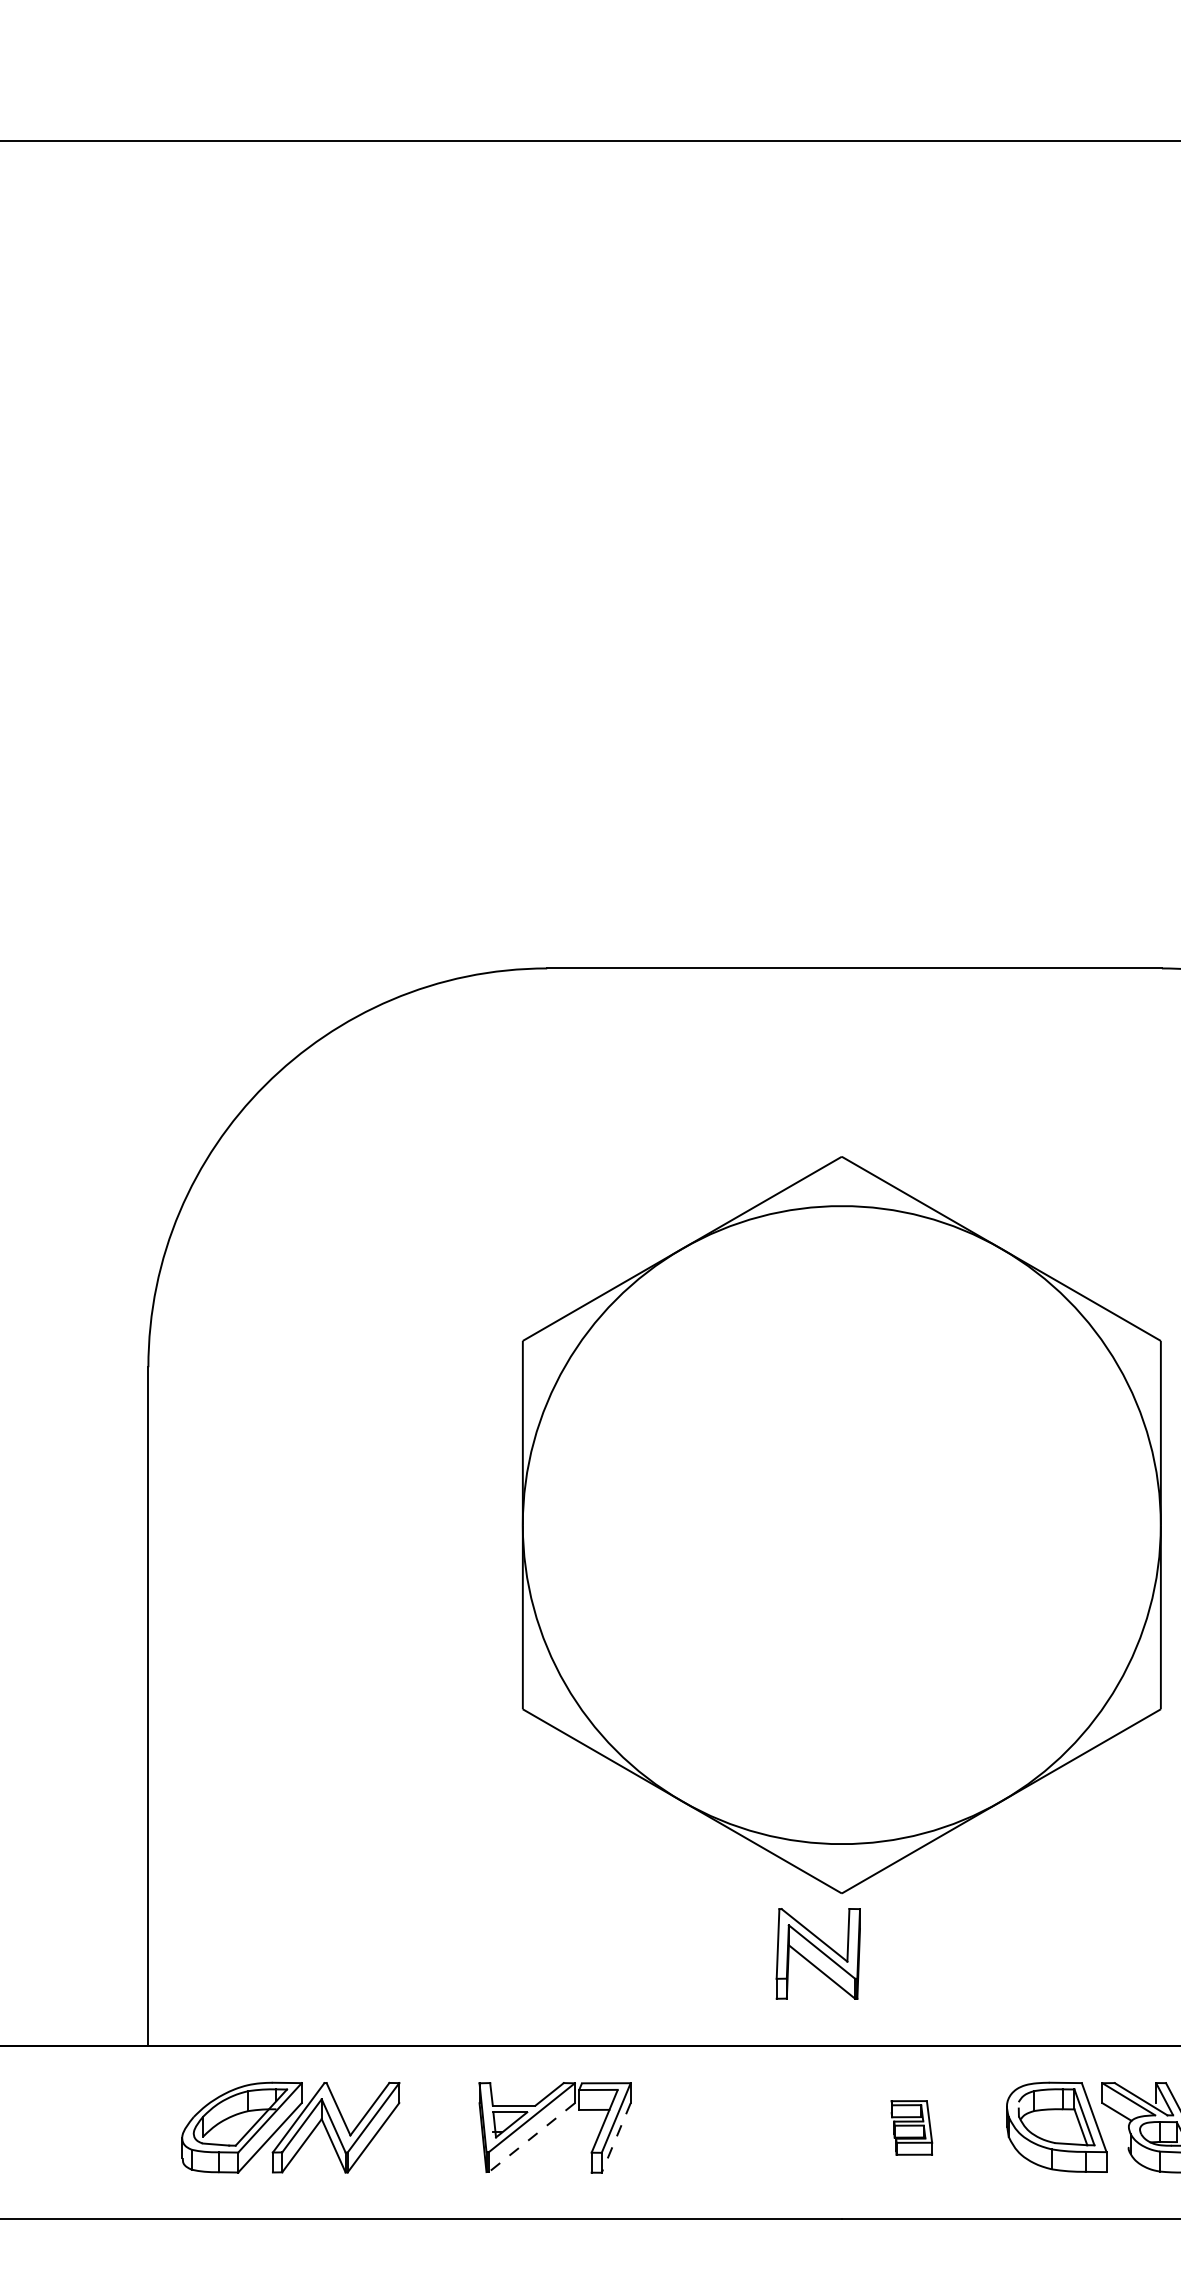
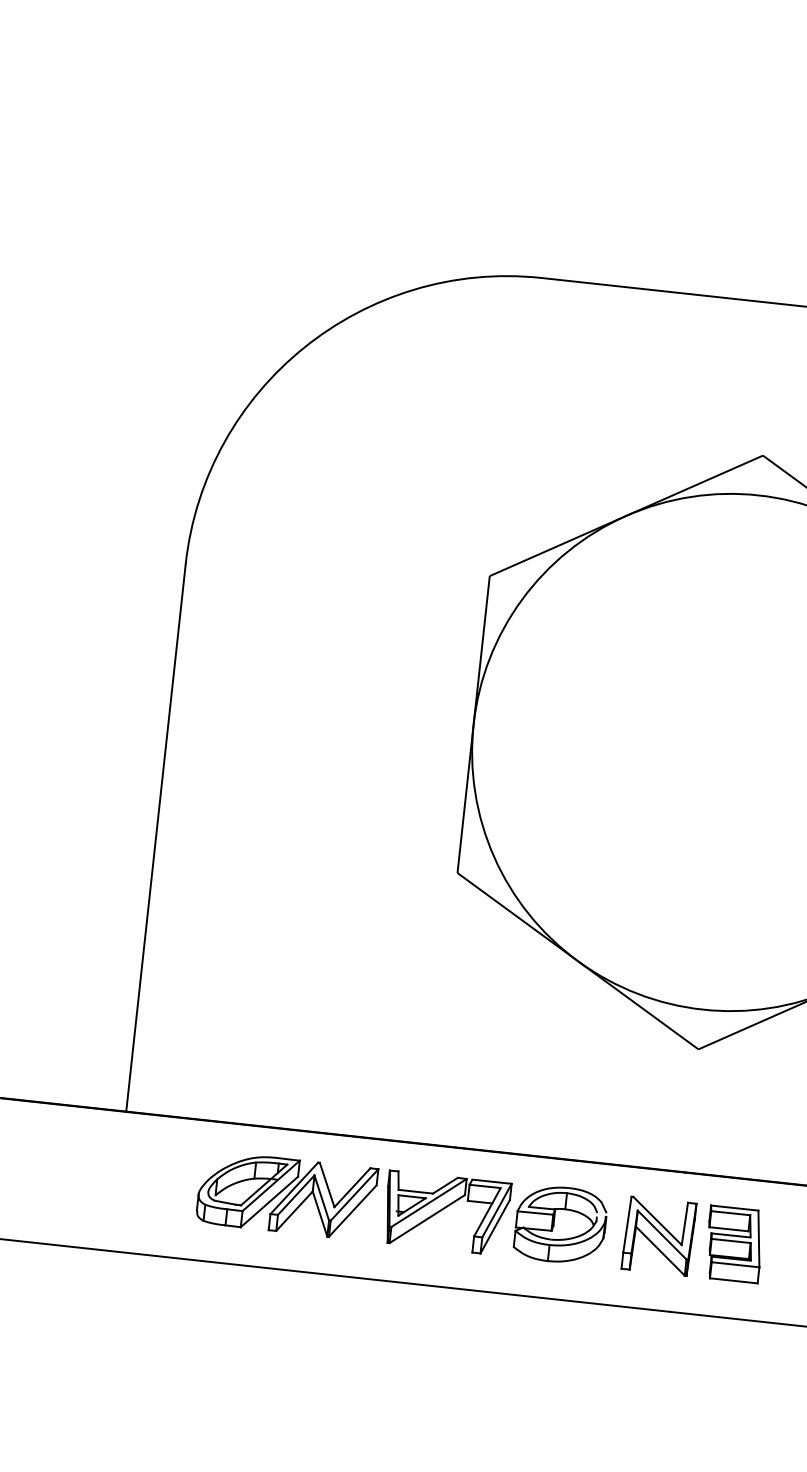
part: (817, 1953) -> (658, 1235), moved
part: (695, 2126) -> (560, 1224), added
part: (290, 2127) -> (286, 1195), moved
part: (911, 2127) -> (734, 1244), size x1.67
line: (531, 2137) -> (427, 1218), dashed -> solid
line: (616, 2137) -> (495, 1226), dashed -> solid

